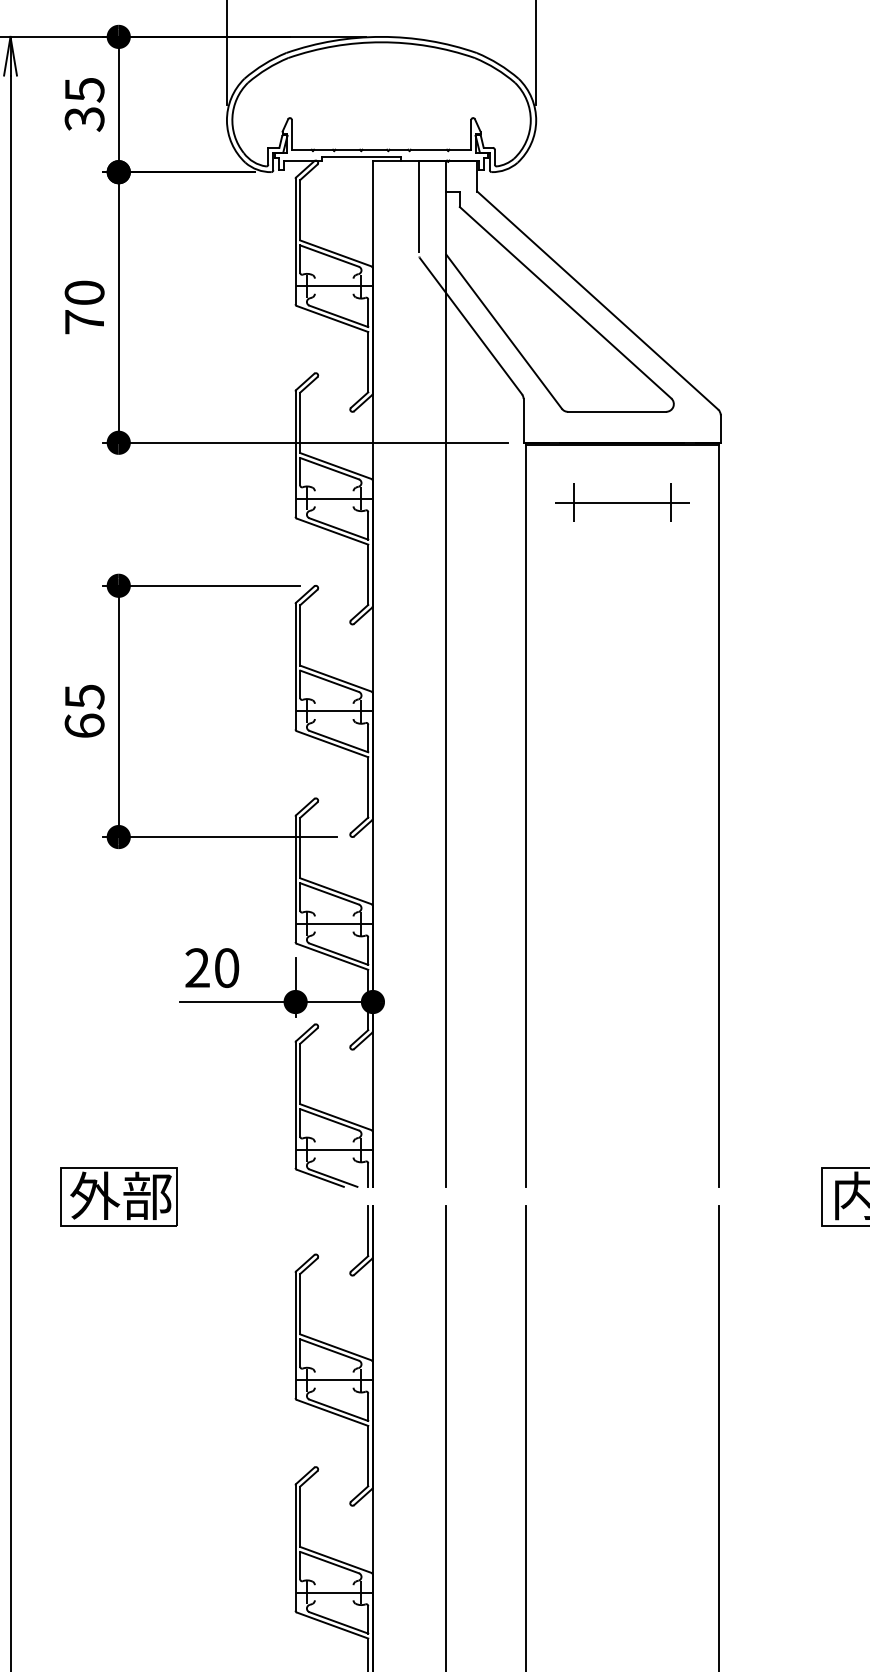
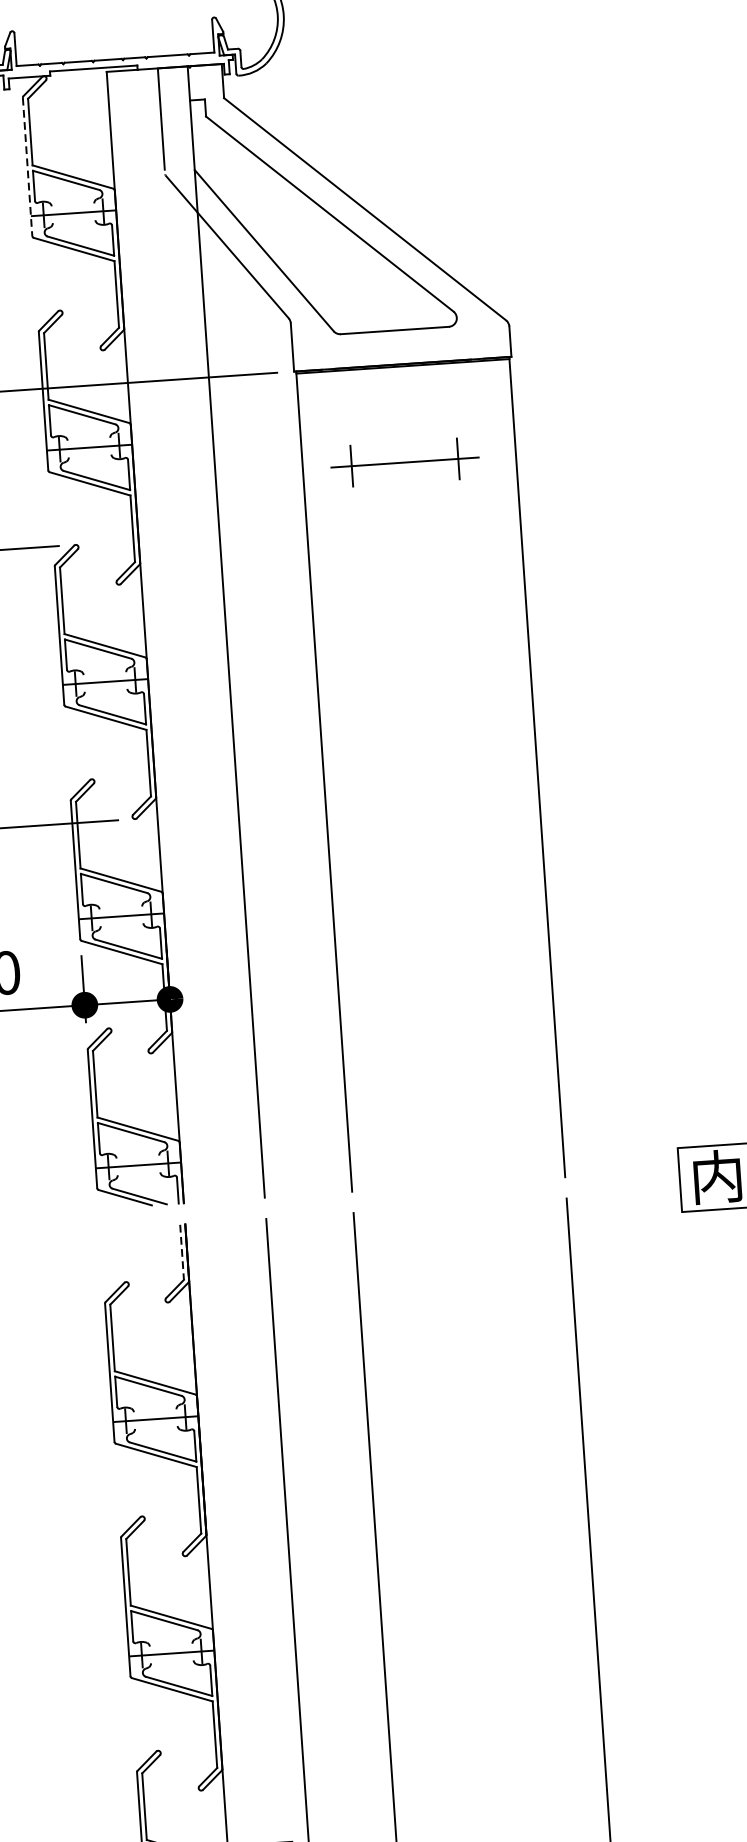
line: (295, 241) -> (27, 166), solid -> dashed
part: (622, 502) -> (405, 462), moved
line: (368, 1231) -> (182, 1252), solid -> dashed

